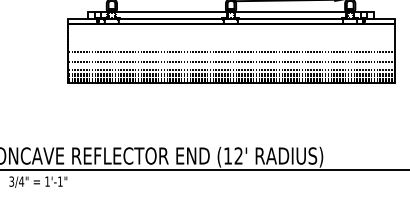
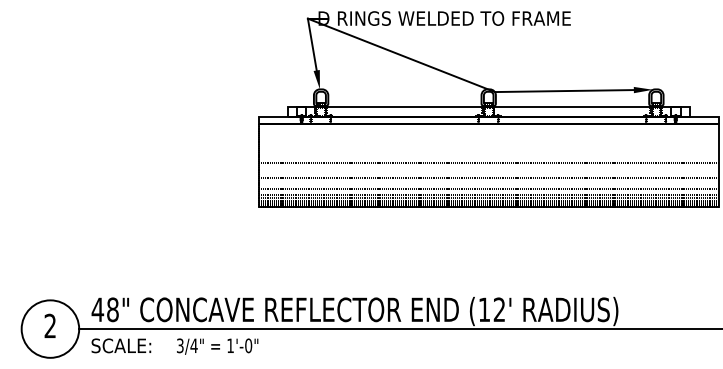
text: (60, 181) -> (248, 345), 1'-1" -> 1'-0"

